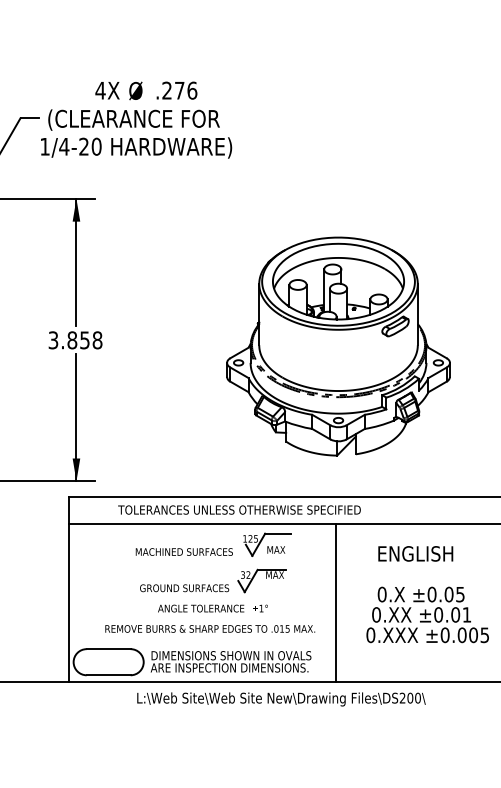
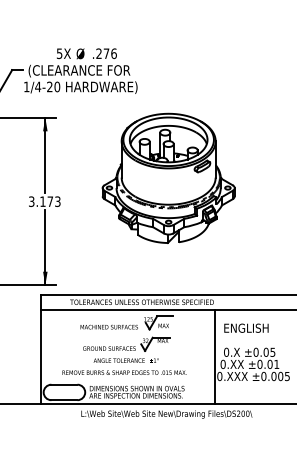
text: (100, 90) -> (59, 53), 4X -> 5X
text: (85, 340) -> (50, 201), 3.858 -> 3.173
part: (338, 345) -> (168, 177), moved
line: (336, 603) -> (215, 357), moved

